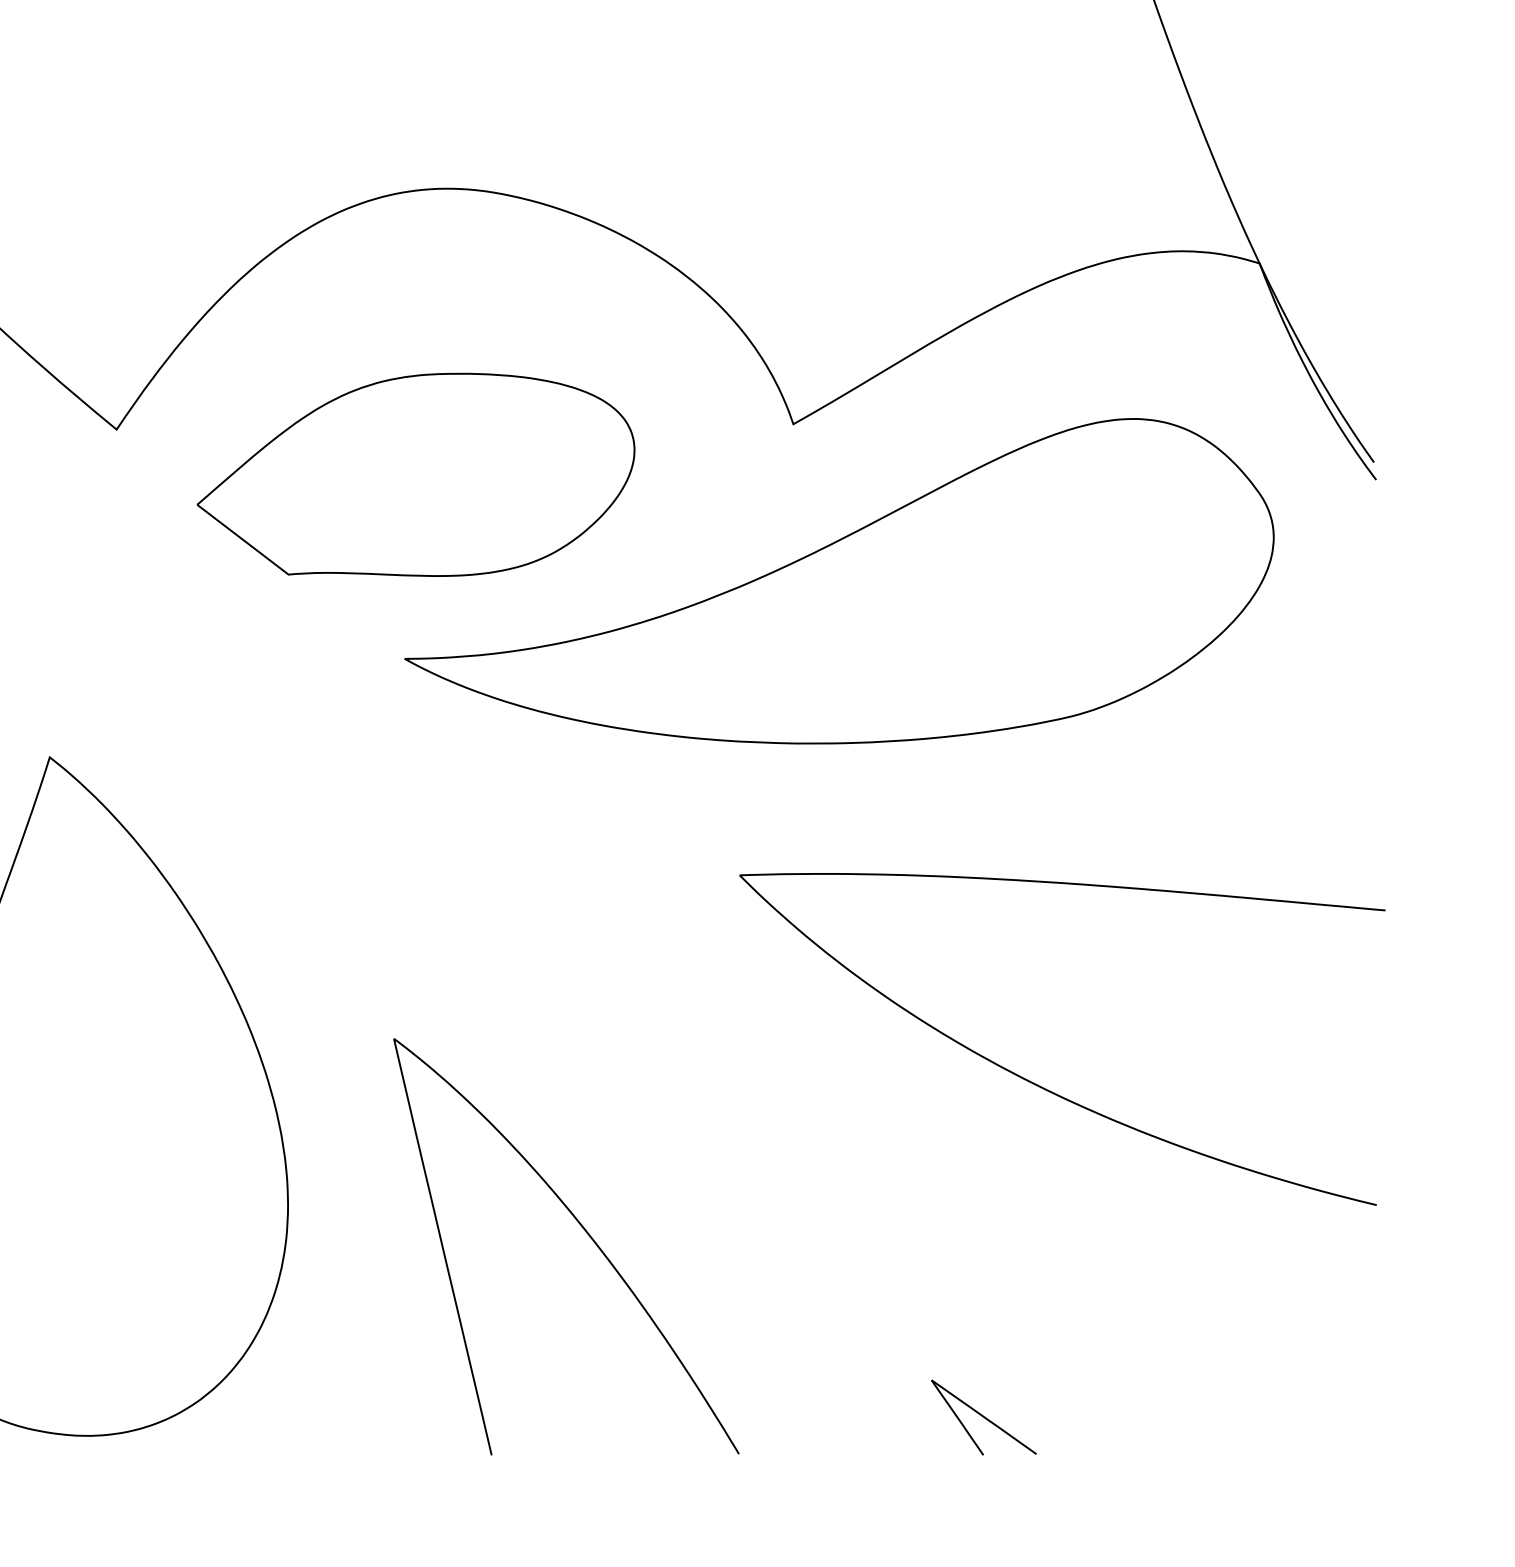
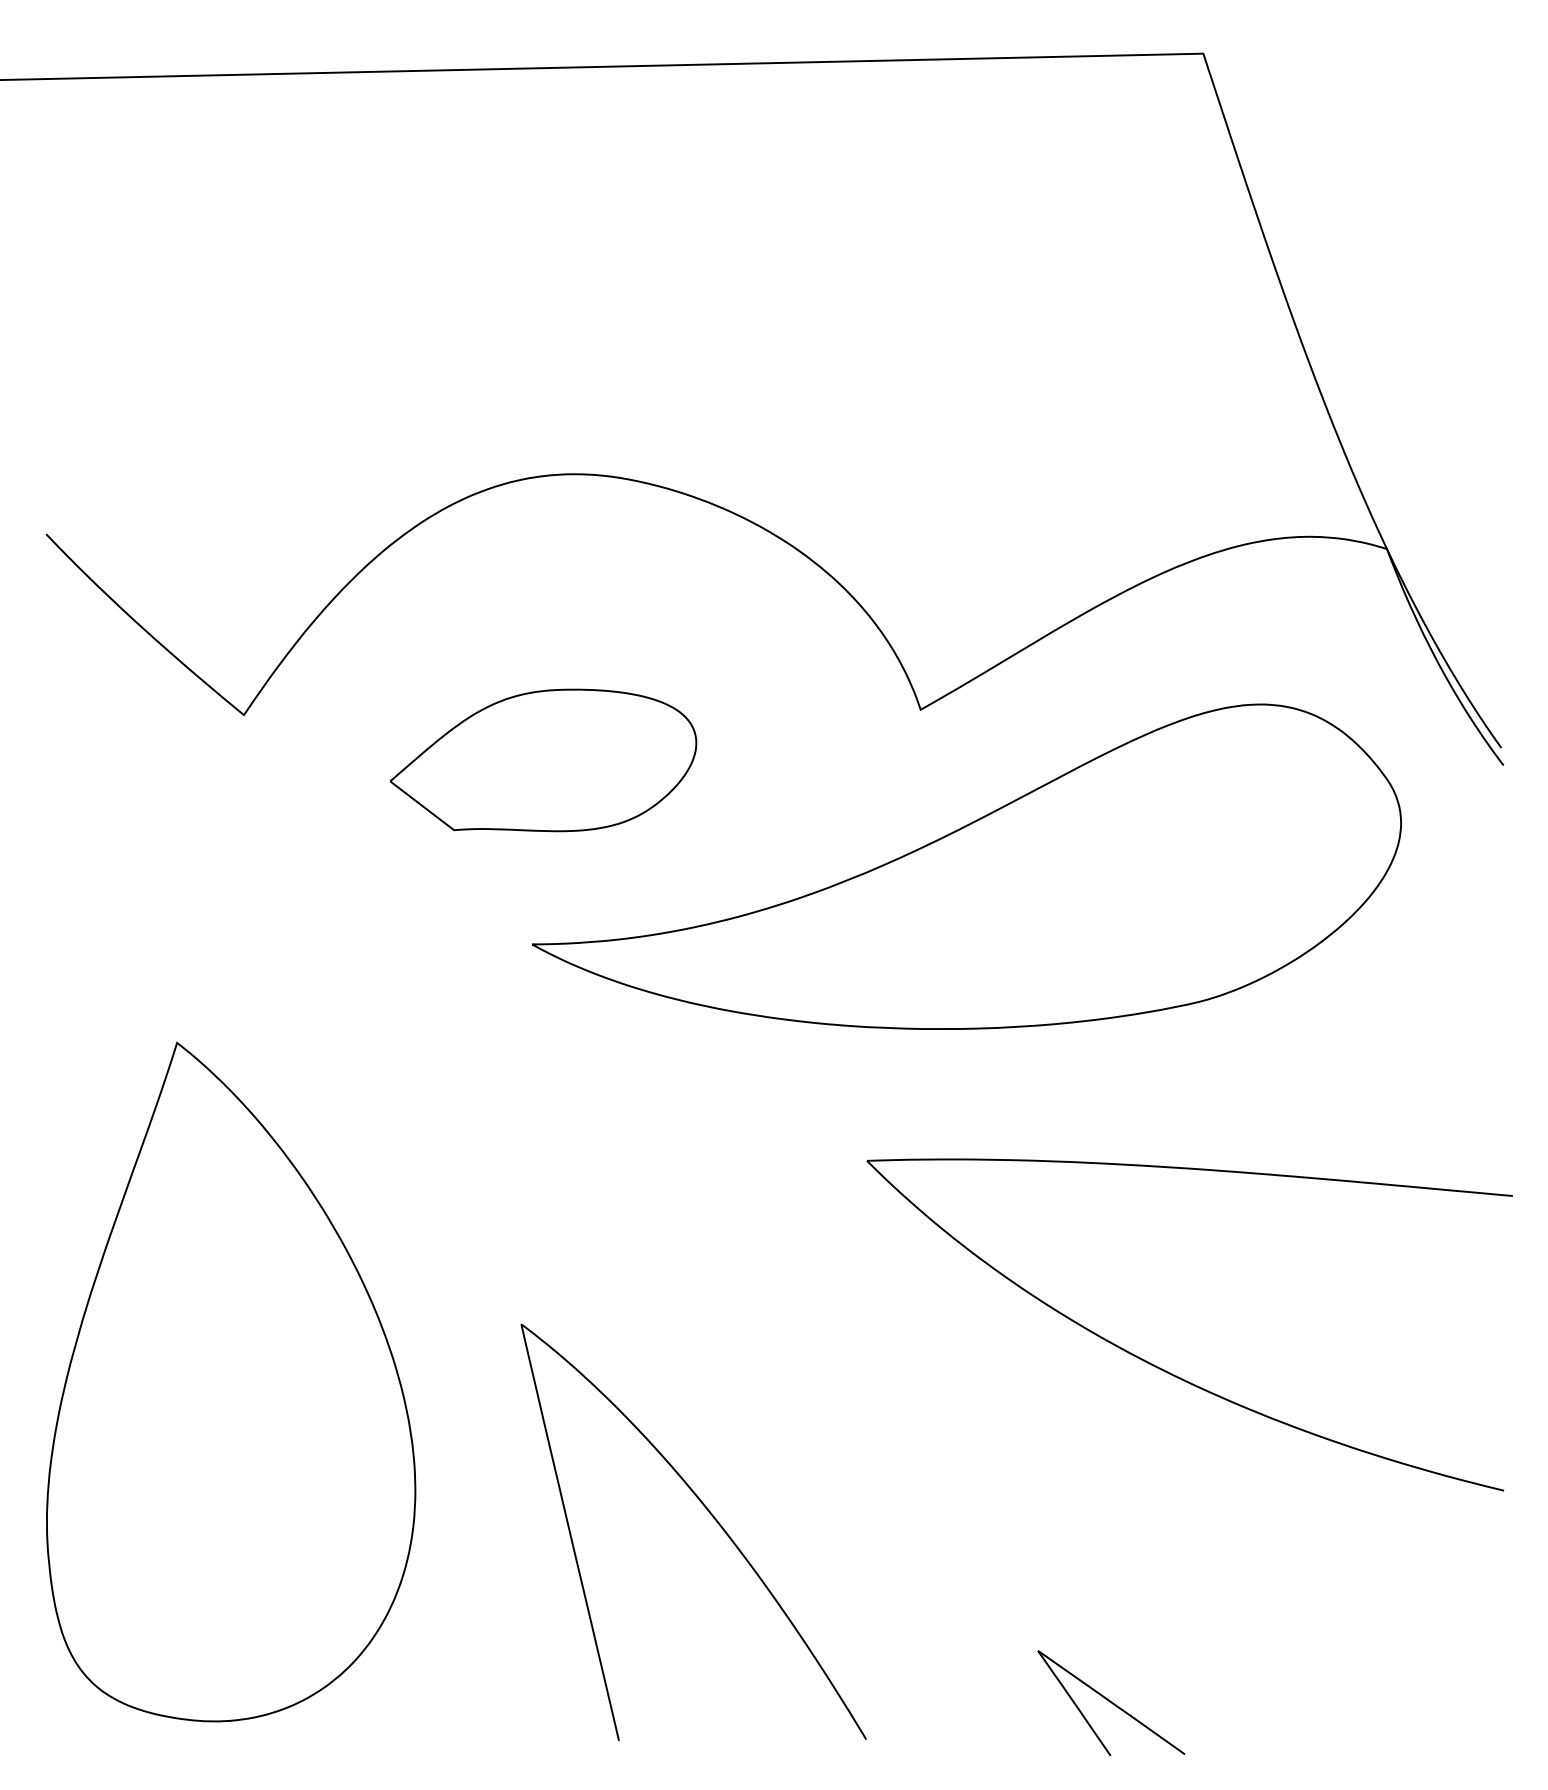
part: (416, 474) -> (543, 760), size x0.7
part: (983, 1416) -> (1110, 1702), size x1.4

